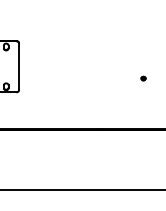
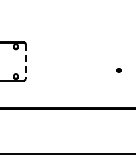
line: (18, 68) -> (25, 62), solid -> dashed

